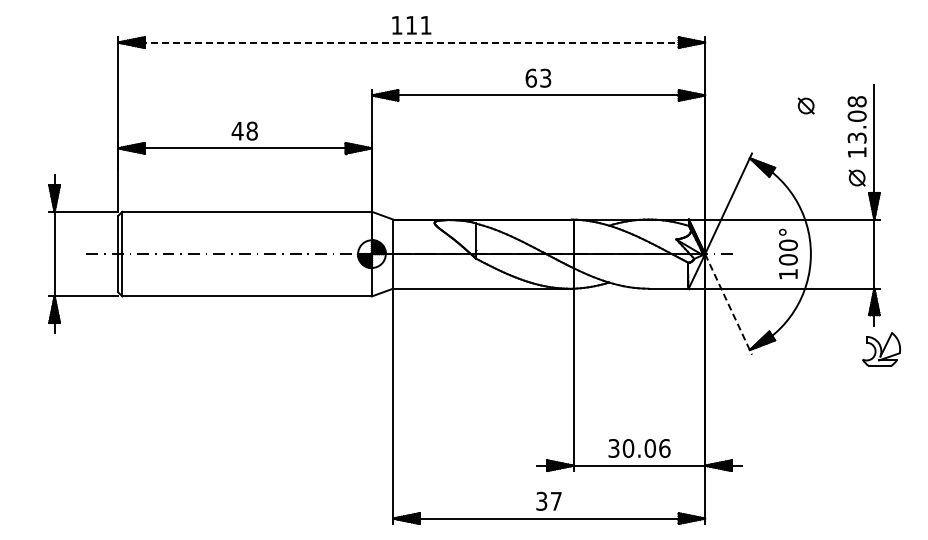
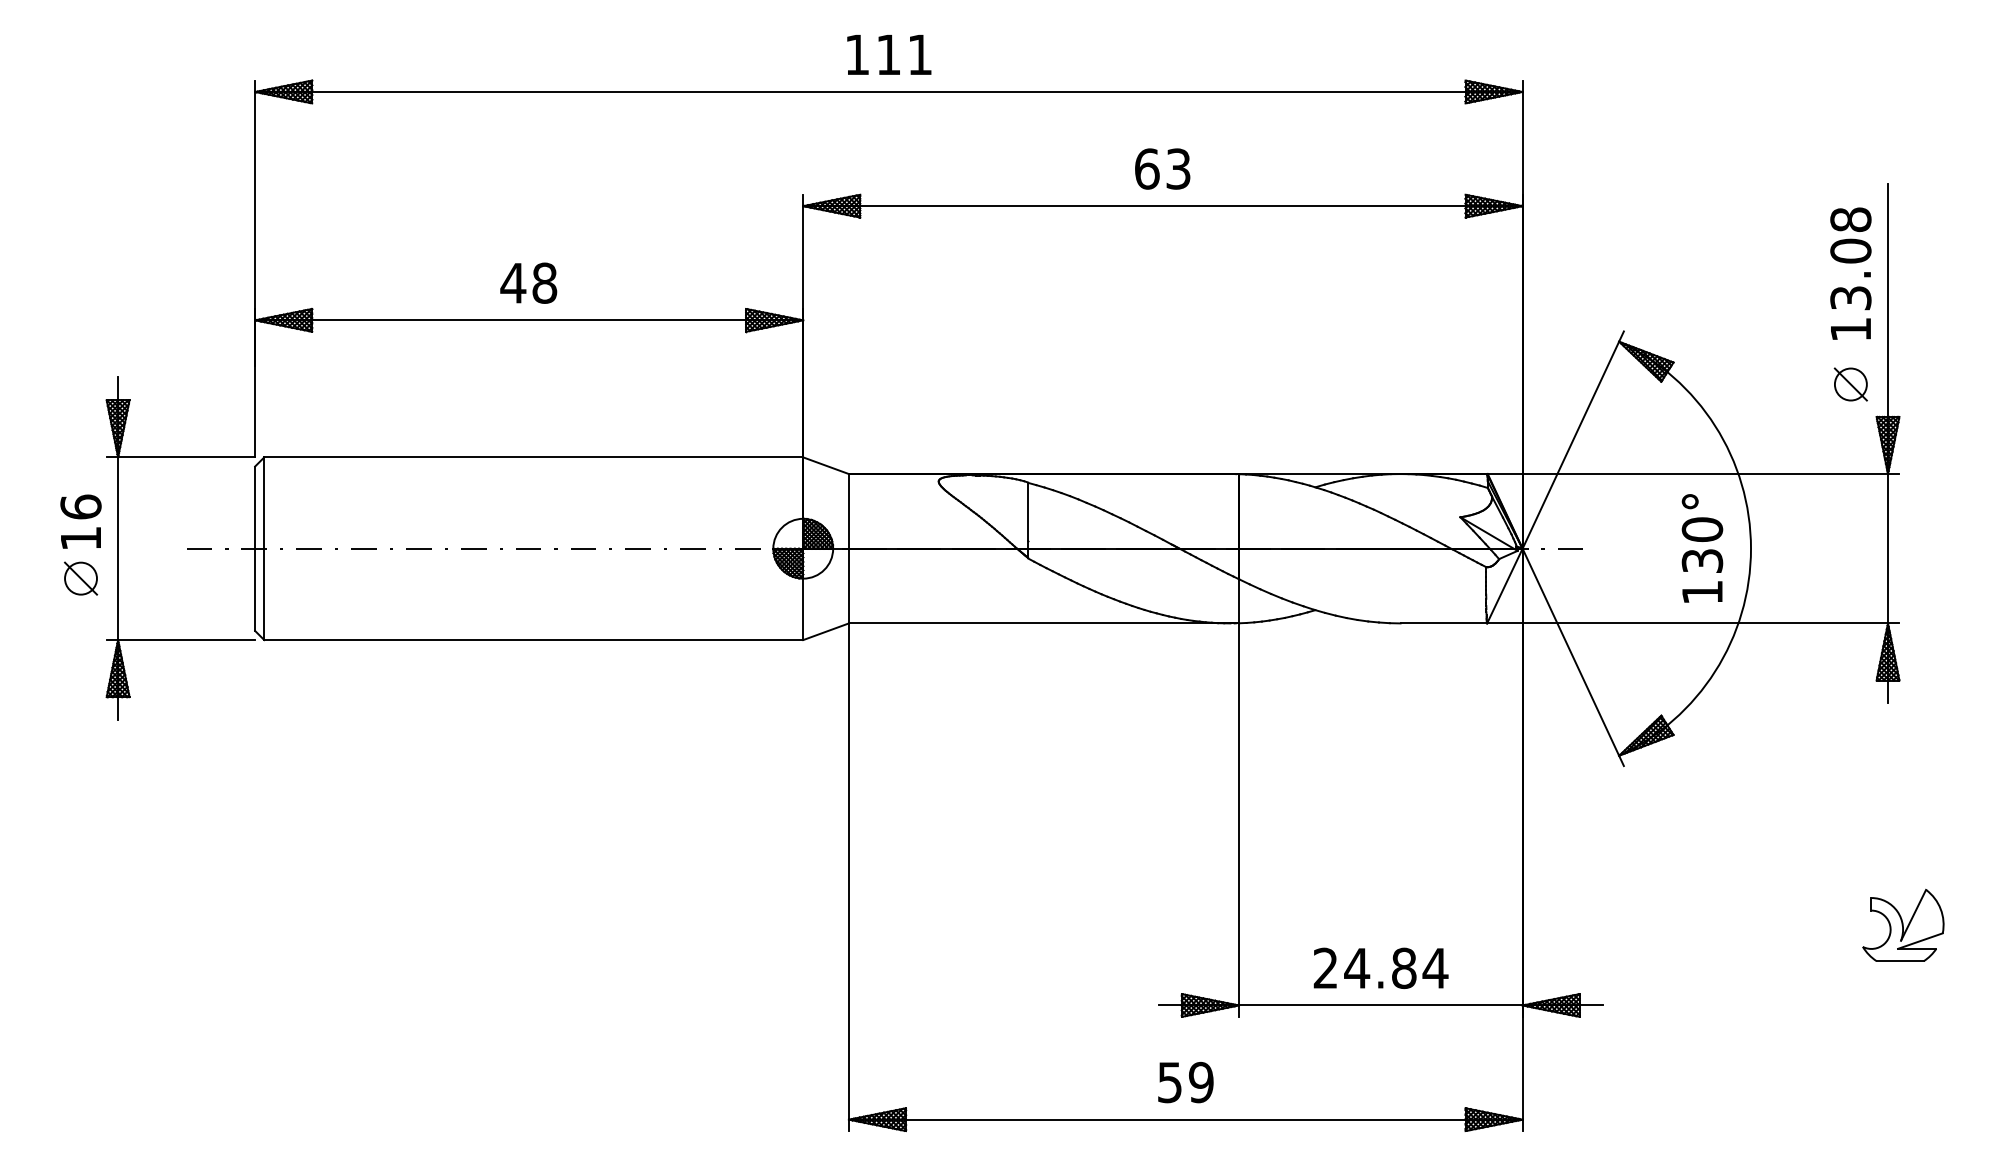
line: (411, 42) -> (888, 91), dashed -> solid
part: (805, 105) -> (1739, 227), removed
part: (36, 252) -> (79, 545), added
text: (788, 259) -> (1702, 560), 100° -> 130°
line: (728, 304) -> (1573, 657), dashed -> solid
part: (881, 349) -> (1903, 925), moved
text: (639, 448) -> (1380, 968), 30.06 -> 24.84
text: (548, 500) -> (1184, 1080), 37 -> 59

